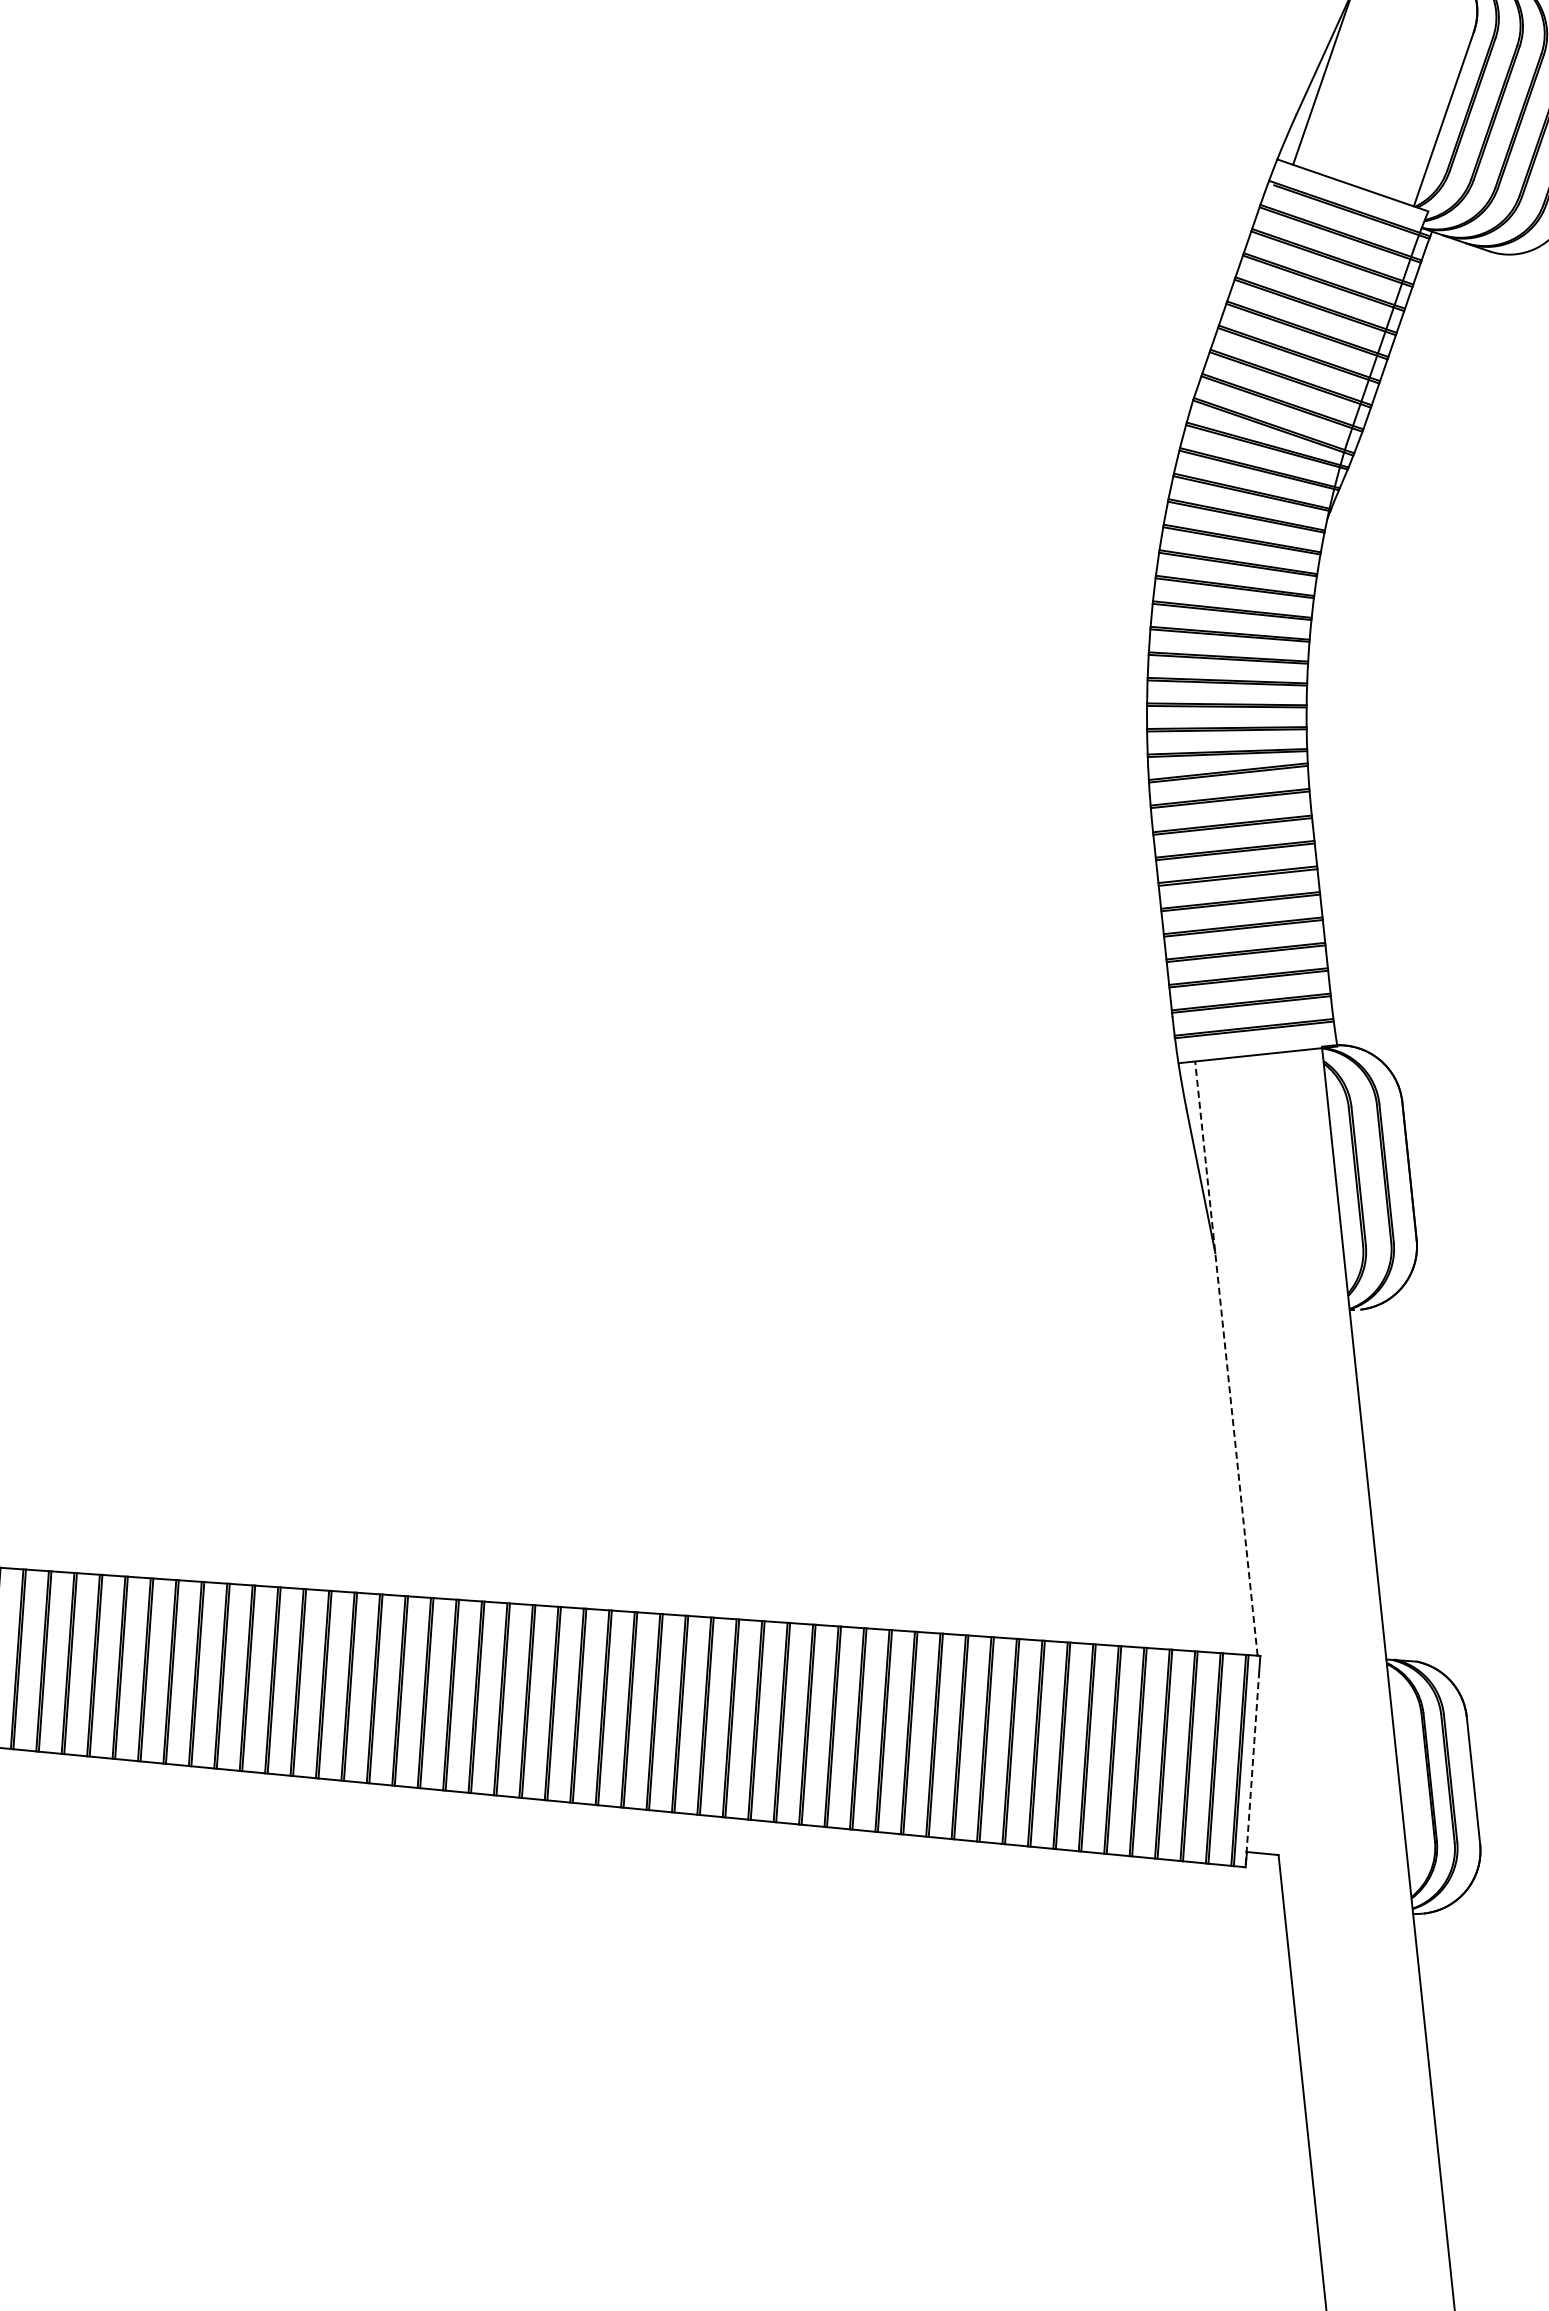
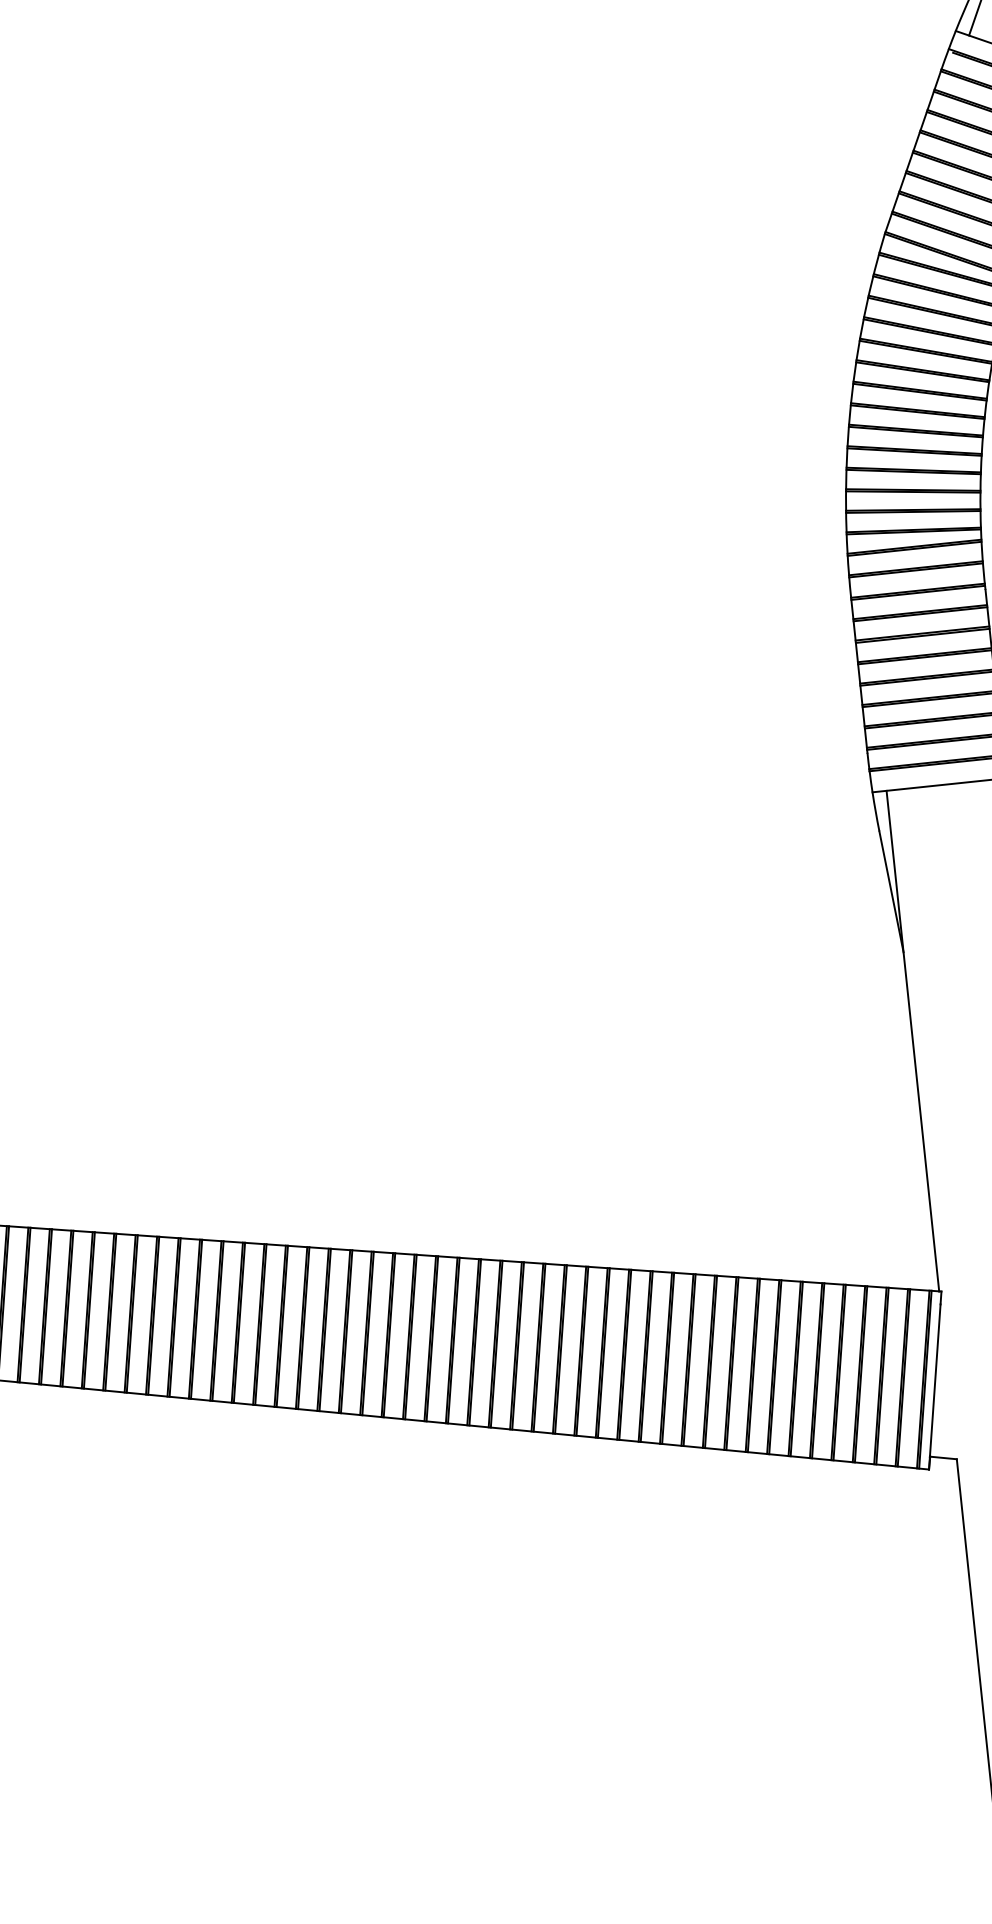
line: (1226, 1358) -> (912, 1041), dashed -> solid
line: (1252, 1769) -> (934, 1387), dashed -> solid

